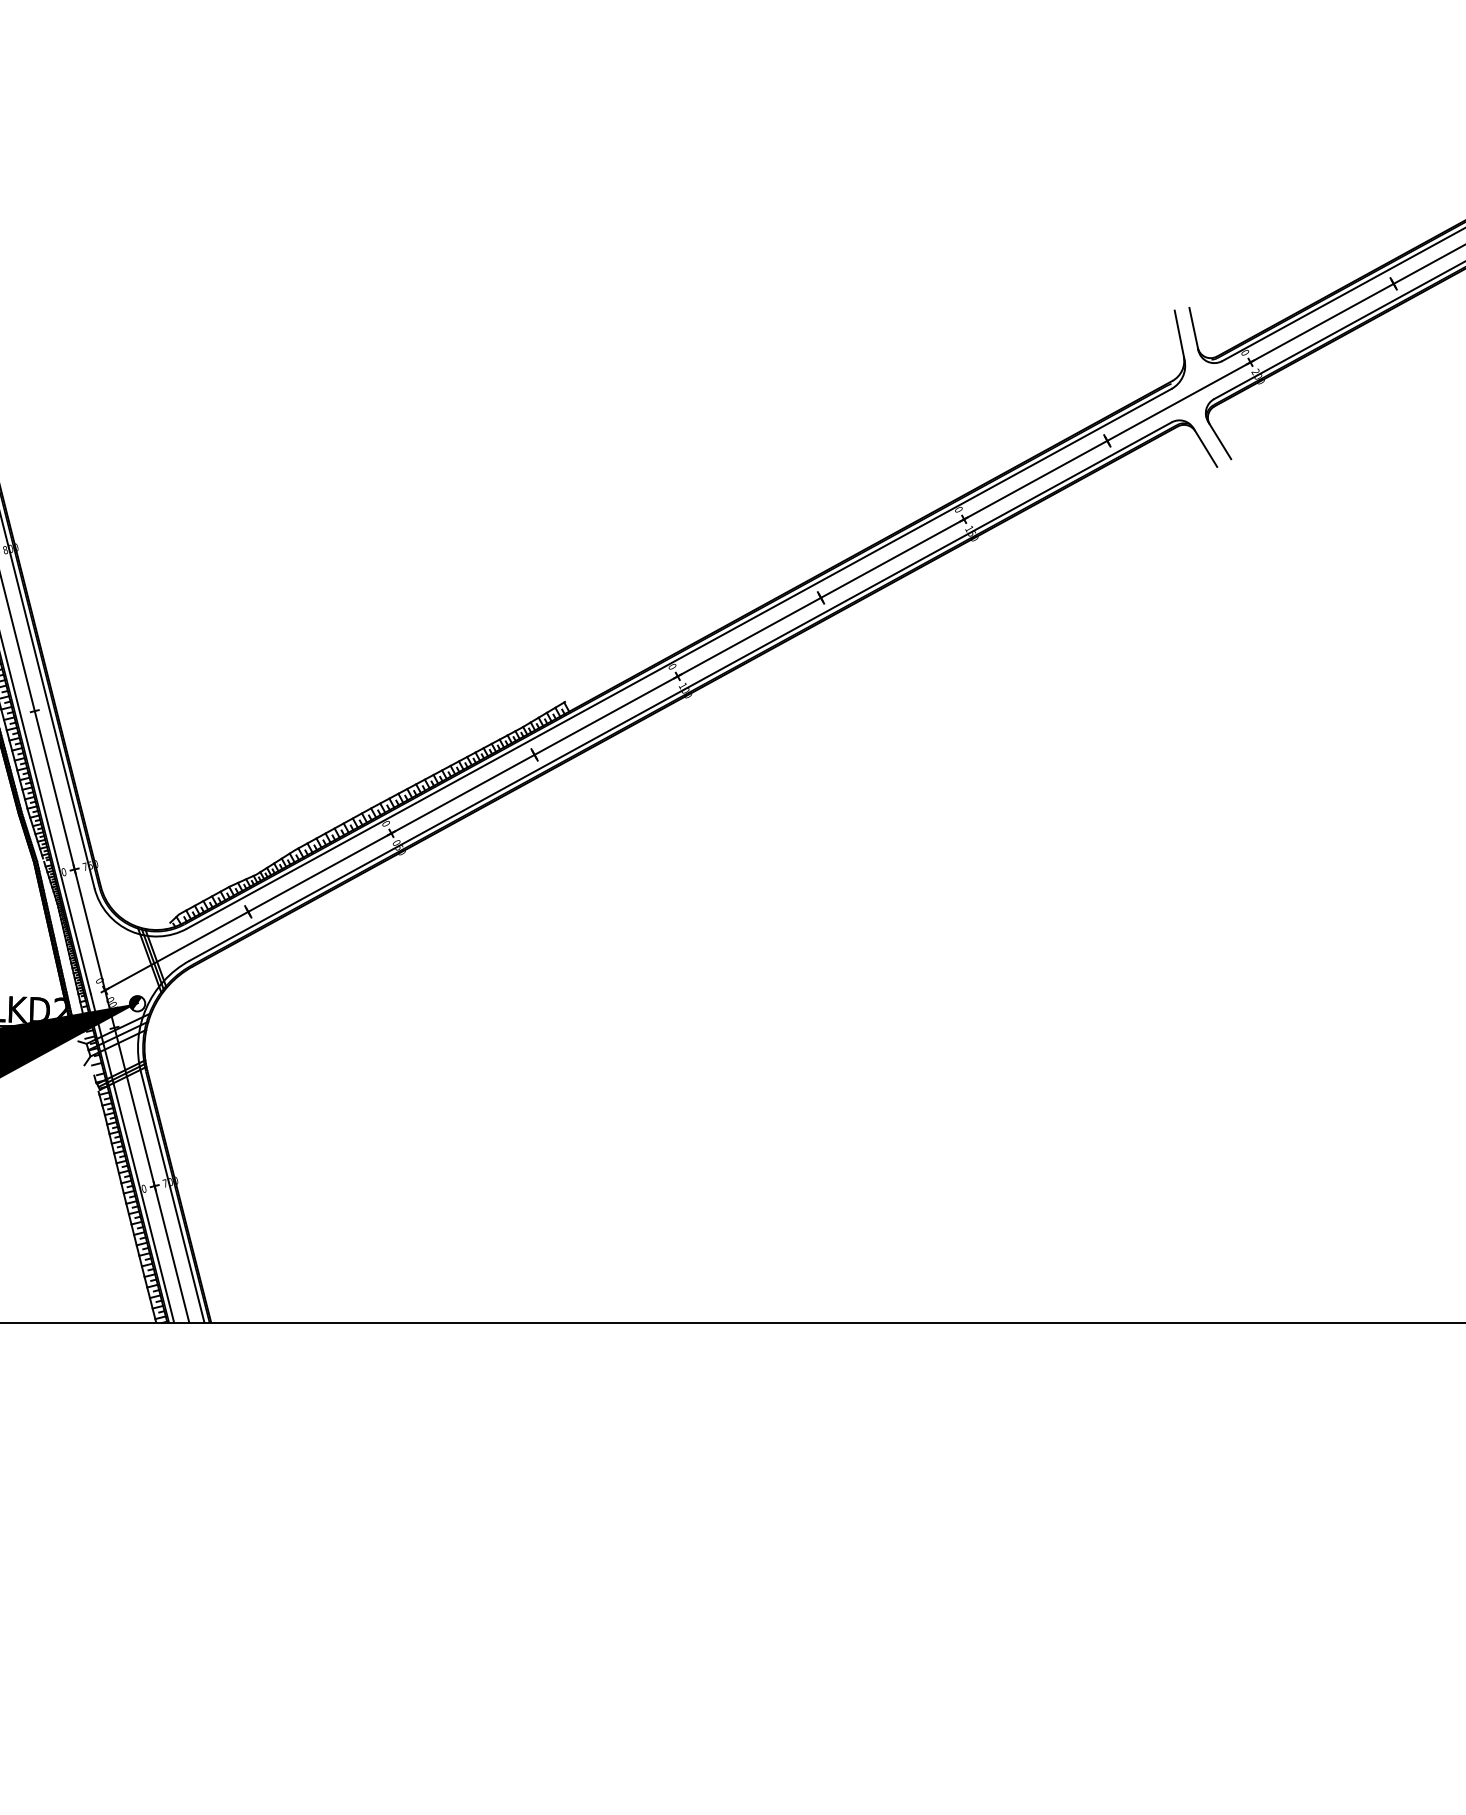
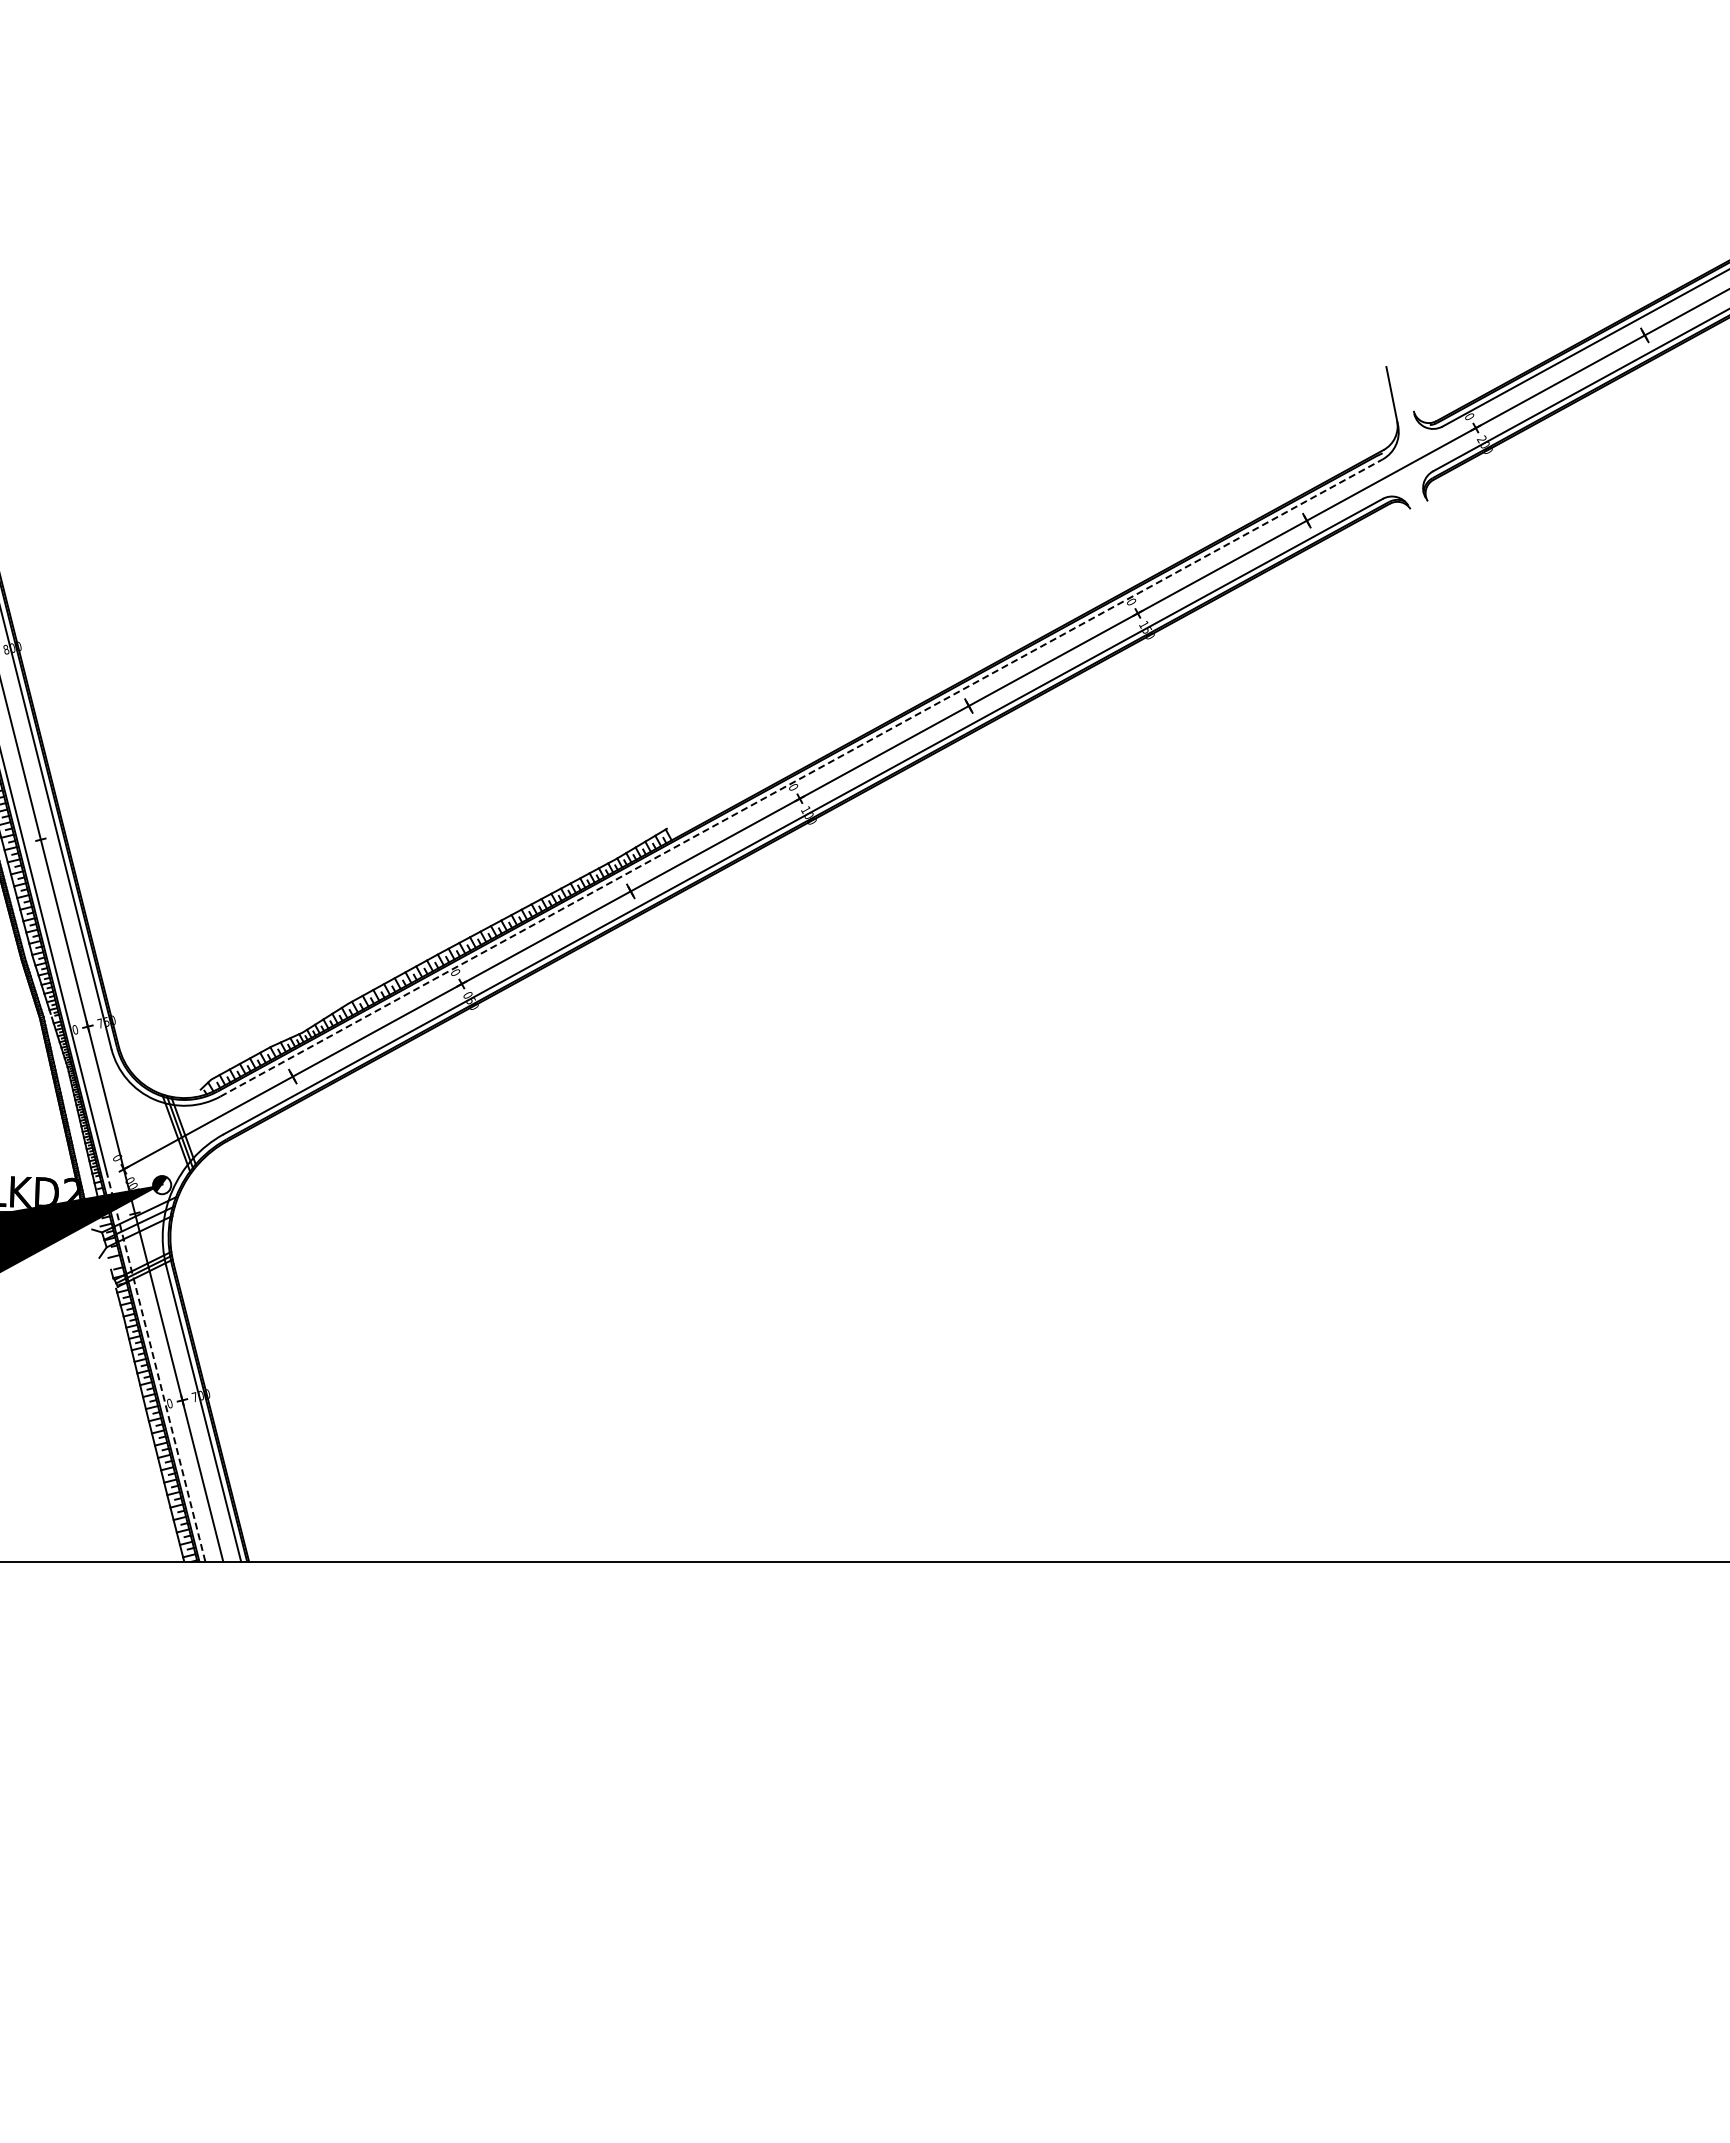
line: (1193, 328) -> (1408, 388), removed
line: (1219, 440) -> (1439, 520), removed
line: (1205, 447) -> (1422, 528), removed
line: (679, 658) -> (801, 777), solid -> dashed
line: (132, 1158) -> (156, 1367), solid -> dashed

